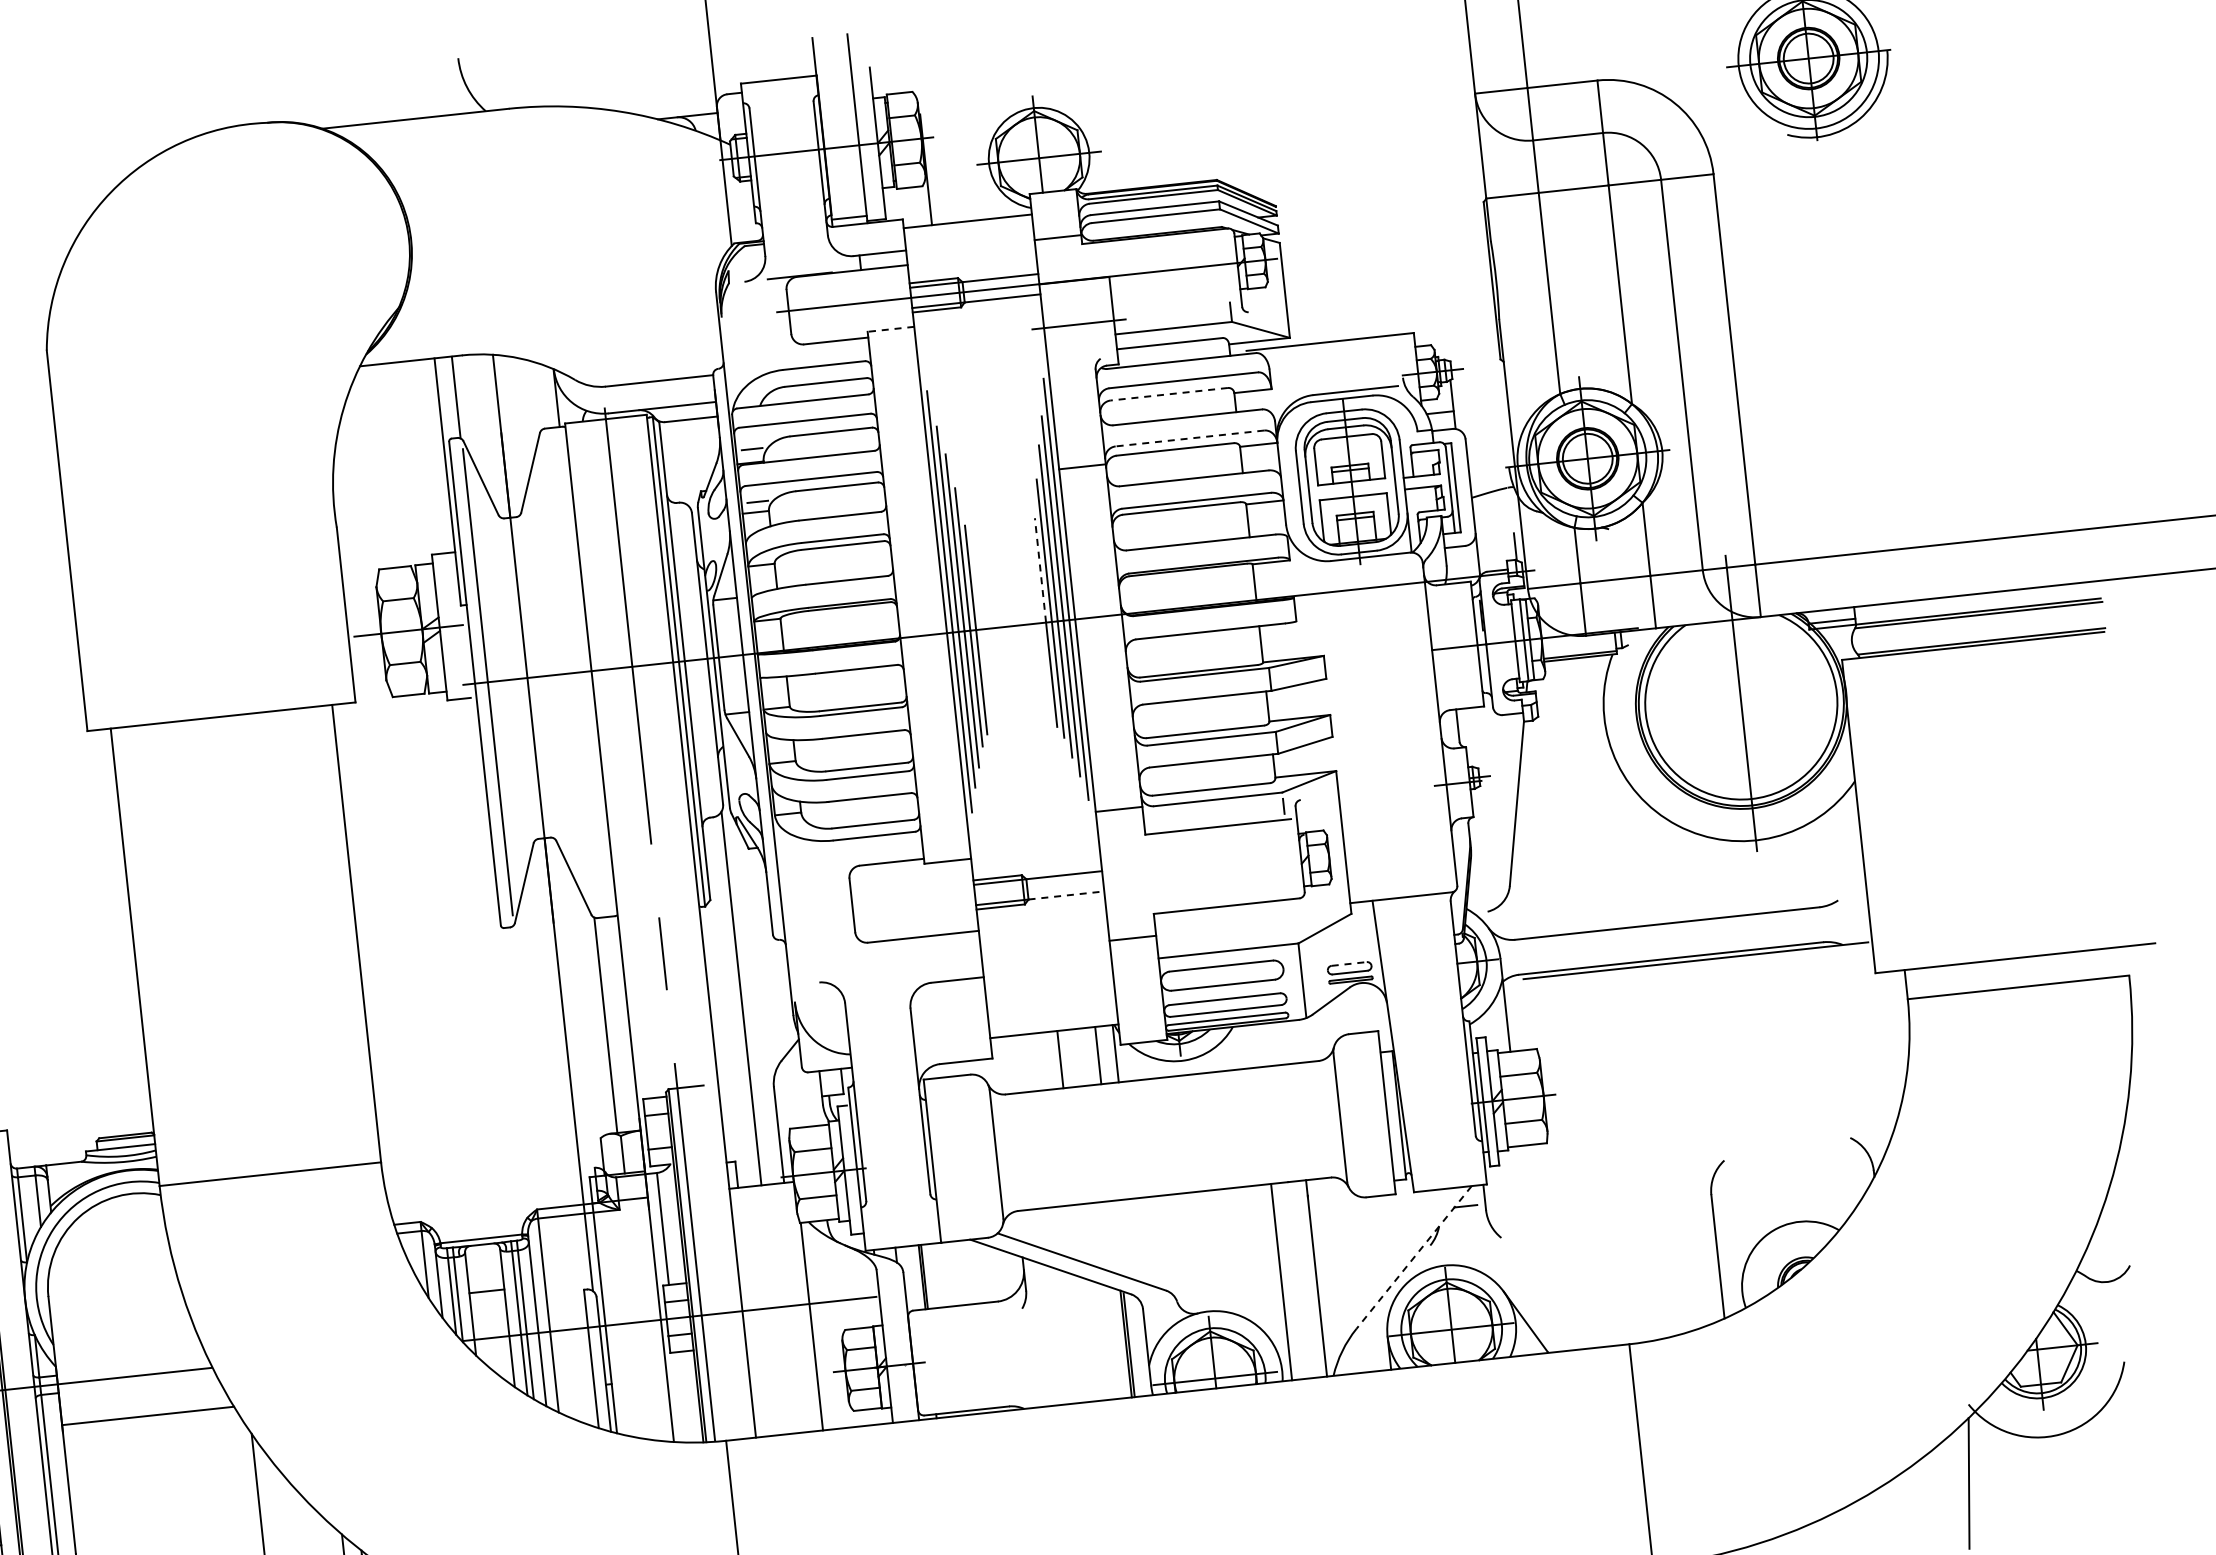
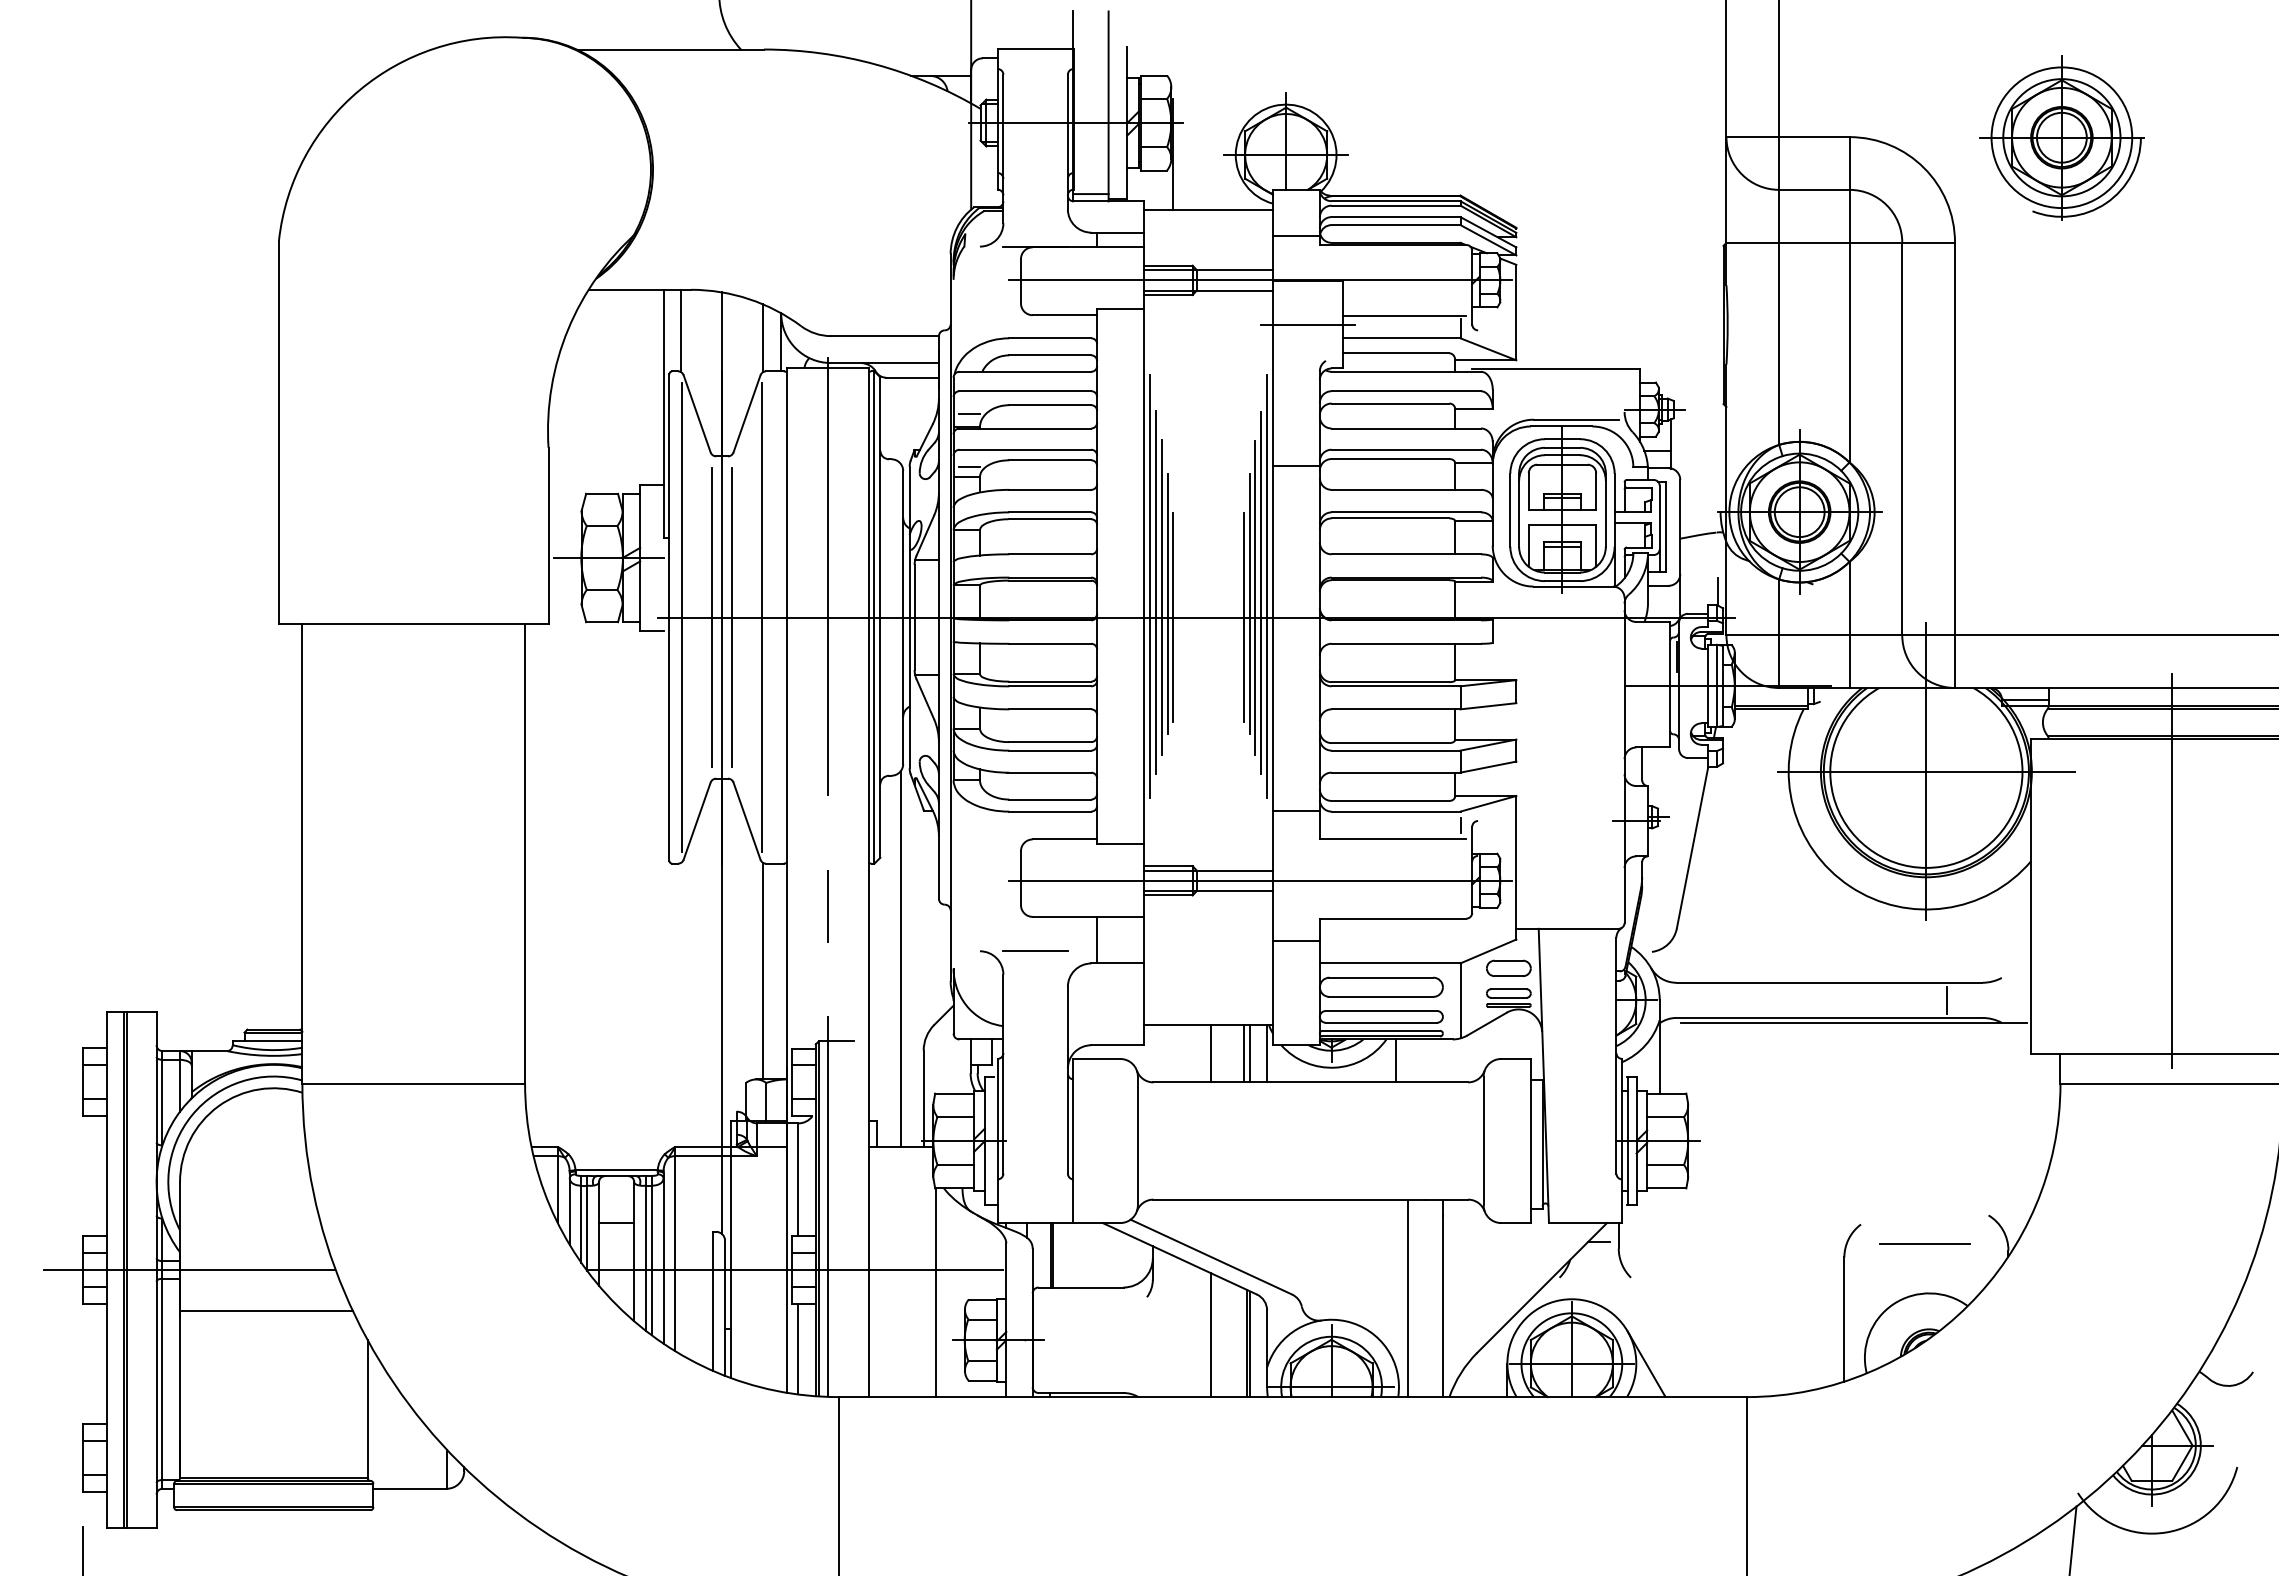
line: (1173, 305) -> (1404, 315), added
line: (890, 329) -> (1120, 309), dashed -> solid
line: (1169, 394) -> (1390, 403), dashed -> solid
line: (538, 396) -> (763, 338), added
line: (1190, 438) -> (1406, 449), dashed -> solid
line: (1040, 569) -> (1243, 564), dashed -> solid
line: (566, 673) -> (761, 617), added
line: (537, 676) -> (732, 617), added
line: (517, 679) -> (712, 617), added
line: (1740, 703) -> (1925, 771), added
line: (1995, 776) -> (2171, 871), added
line: (1090, 882) -> (1260, 880), added
line: (1067, 895) -> (1235, 891), dashed -> solid
line: (1785, 928) -> (1946, 1000), added
part: (1346, 942) -> (1508, 967), added
line: (934, 958) -> (1097, 939), added
line: (1348, 964) -> (1508, 989), dashed -> solid
line: (874, 975) -> (1035, 950), added
line: (1245, 1046) -> (1396, 1060), added
line: (1092, 1056) -> (1243, 1053), added
line: (1789, 1172) -> (1924, 1243), added
line: (1414, 1257) -> (1542, 1287), dashed -> solid
line: (1090, 1339) -> (1211, 1335), added
line: (681, 1396) -> (798, 1348), added

